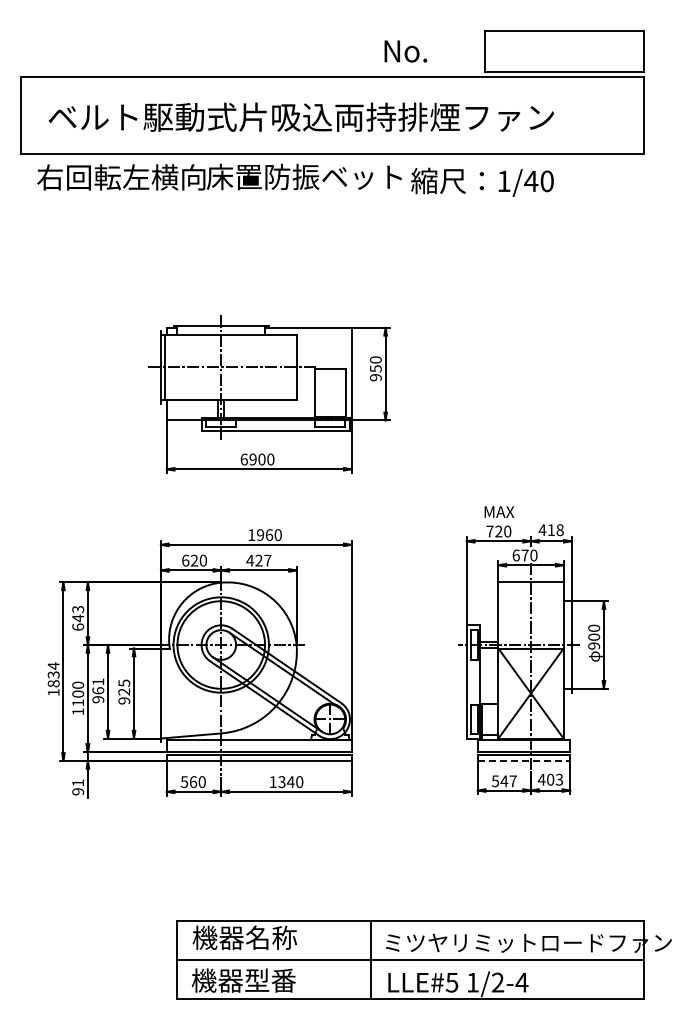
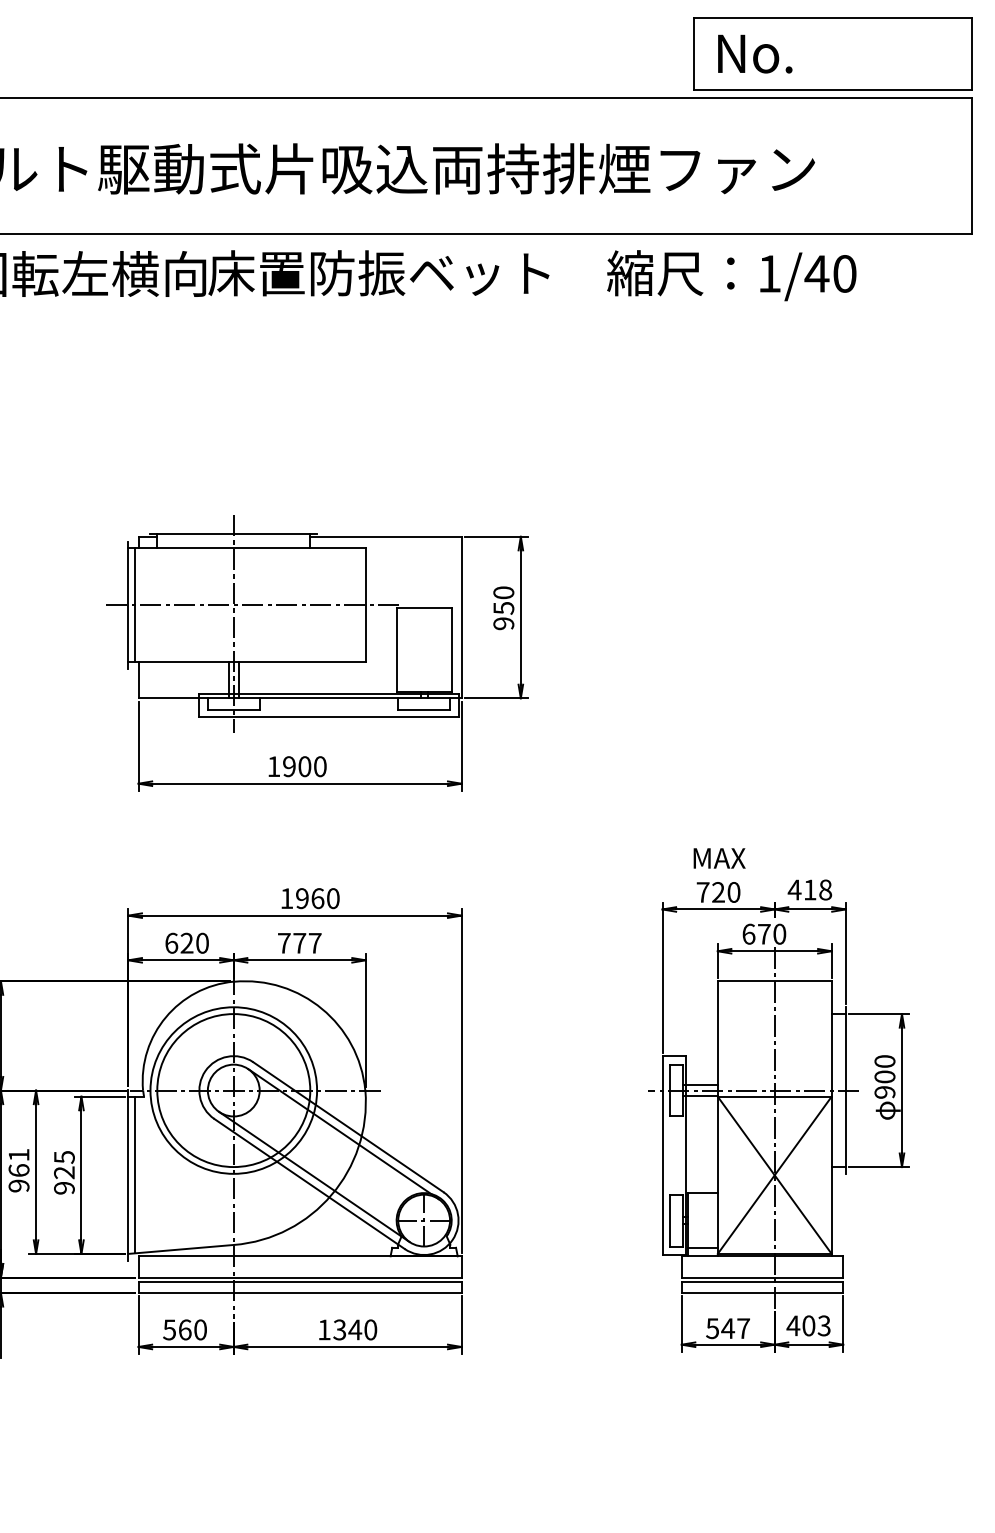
text: (405, 51) -> (754, 54), moved
text: (482, 181) -> (731, 274), moved
text: (243, 459) -> (272, 766), 6900 -> 1900
text: (254, 560) -> (291, 942), 427 -> 777
line: (164, 693) -> (134, 1175), added
line: (524, 760) -> (763, 1292), dashed -> solid

